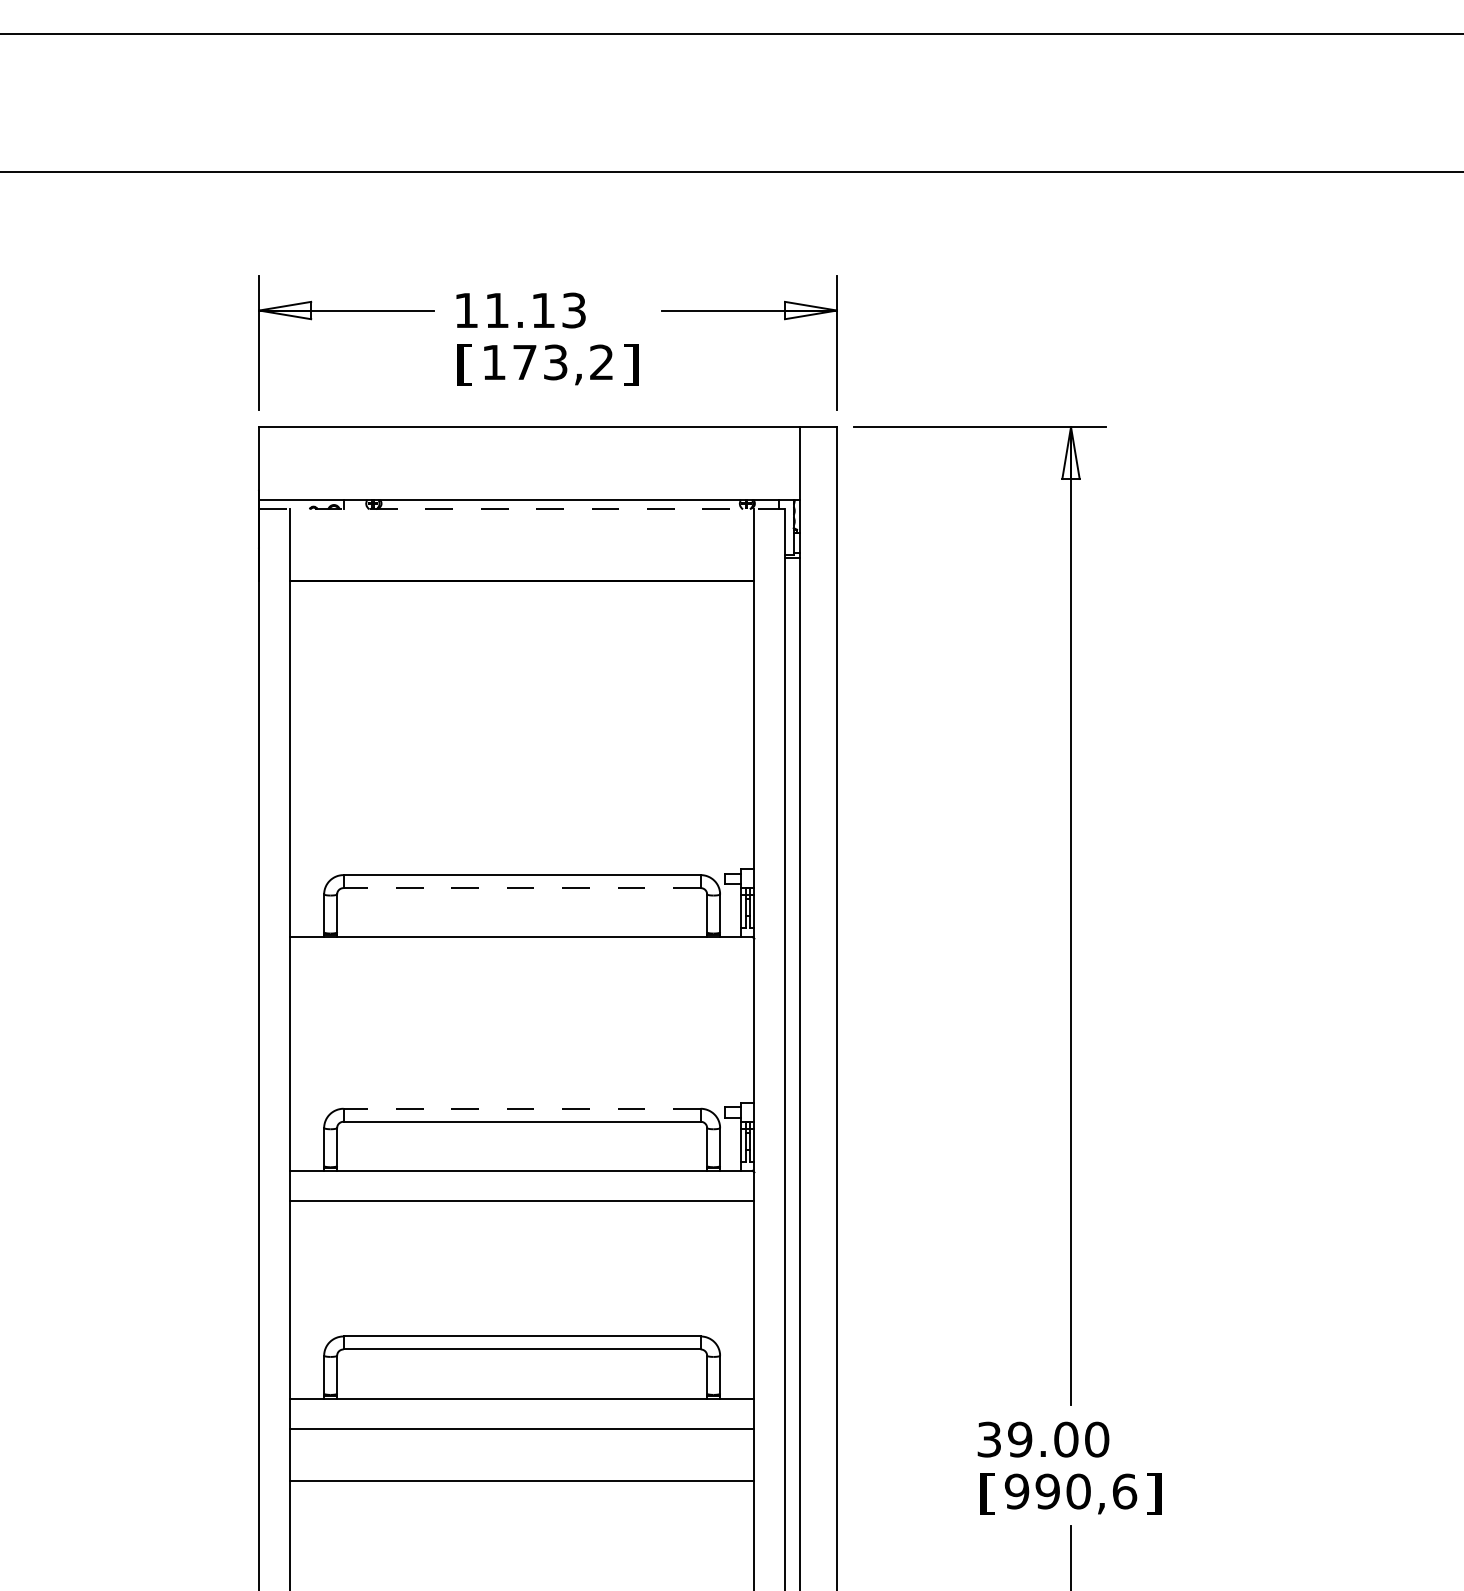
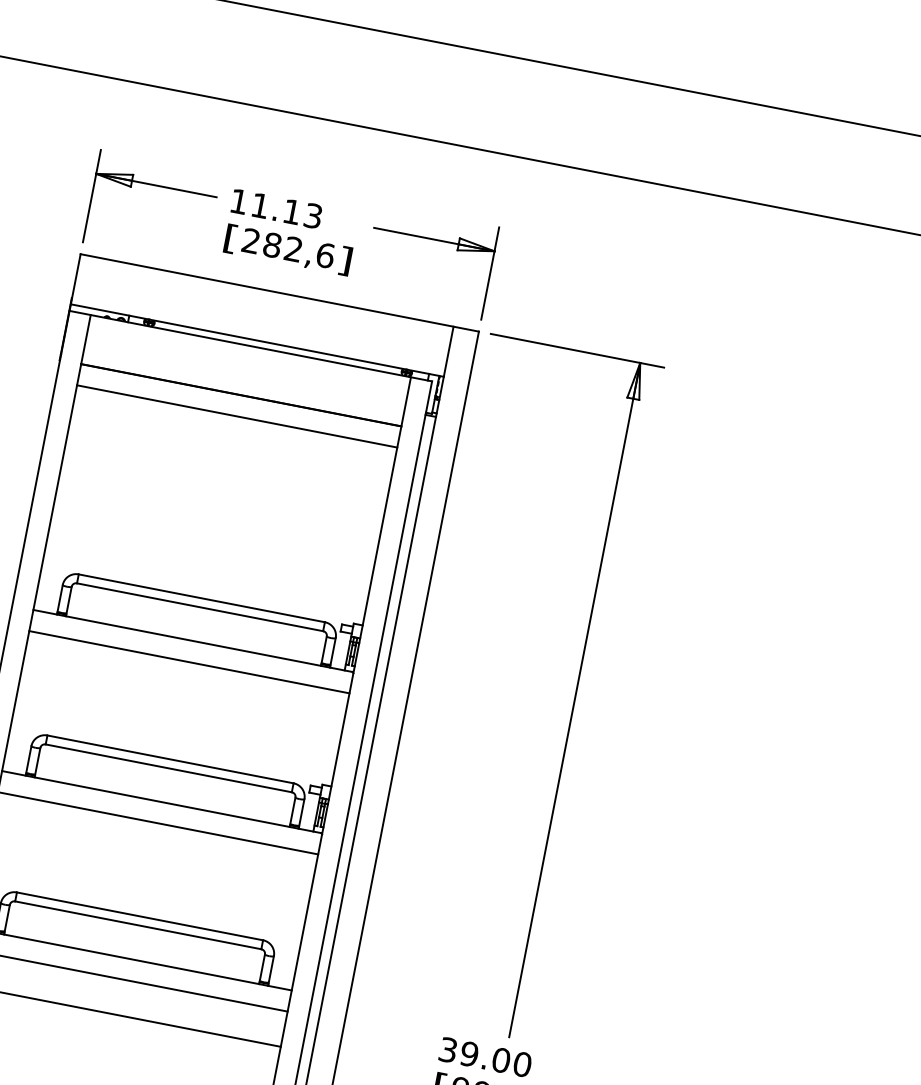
text: (548, 362) -> (288, 248), 173,2 -> 282,6
line: (522, 509) -> (251, 346), dashed -> solid
line: (521, 611) -> (236, 416), added
line: (522, 888) -> (200, 607), dashed -> solid
line: (521, 967) -> (189, 661), added
line: (522, 1108) -> (170, 759), dashed -> solid

